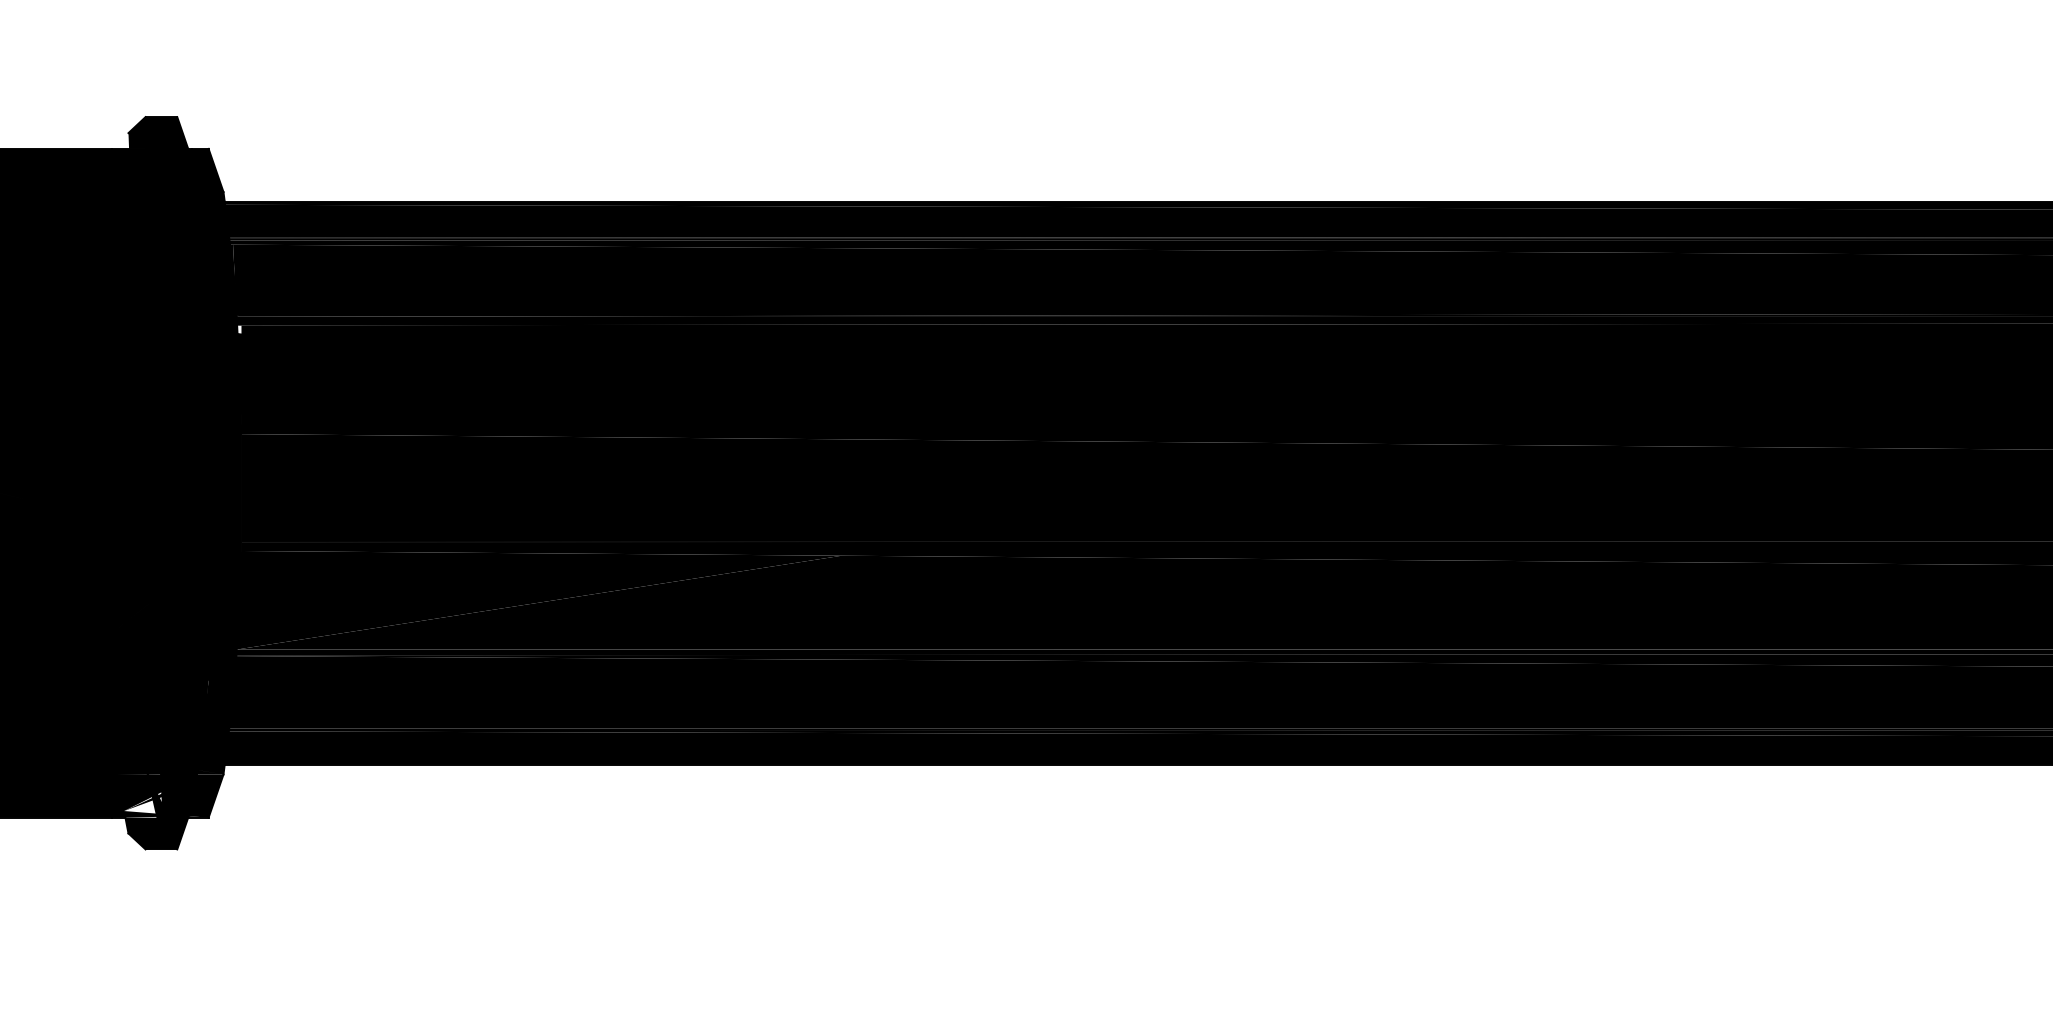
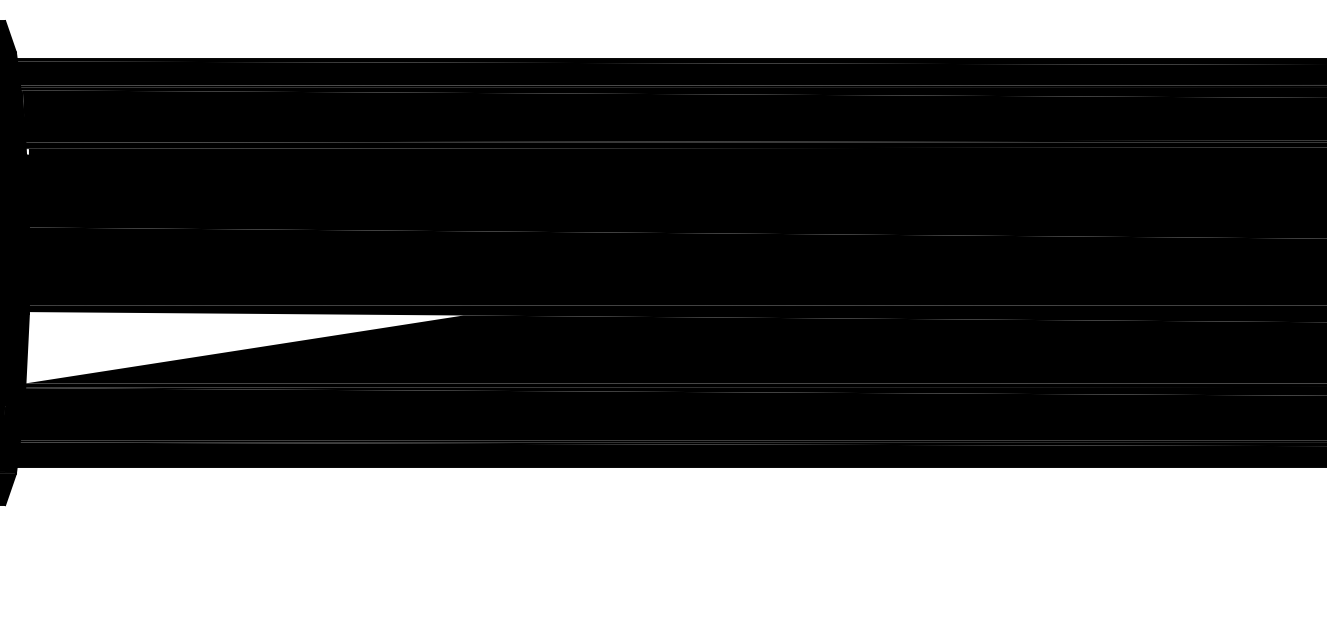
fill: (538, 599) -> (243, 347), removed

